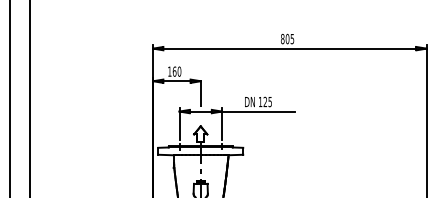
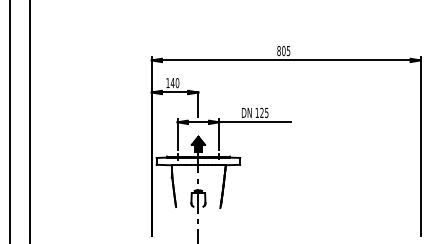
text: (174, 72) -> (172, 83), 160 -> 140
hatch: (200, 133) -> (198, 143), added

